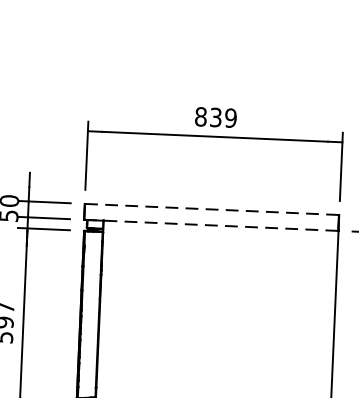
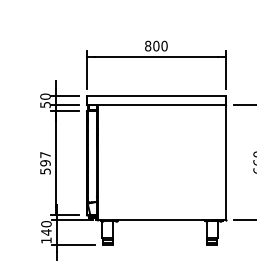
text: (223, 116) -> (160, 45), 839 -> 800
line: (212, 209) -> (156, 96), dashed -> solid
line: (211, 225) -> (156, 105), dashed -> solid

